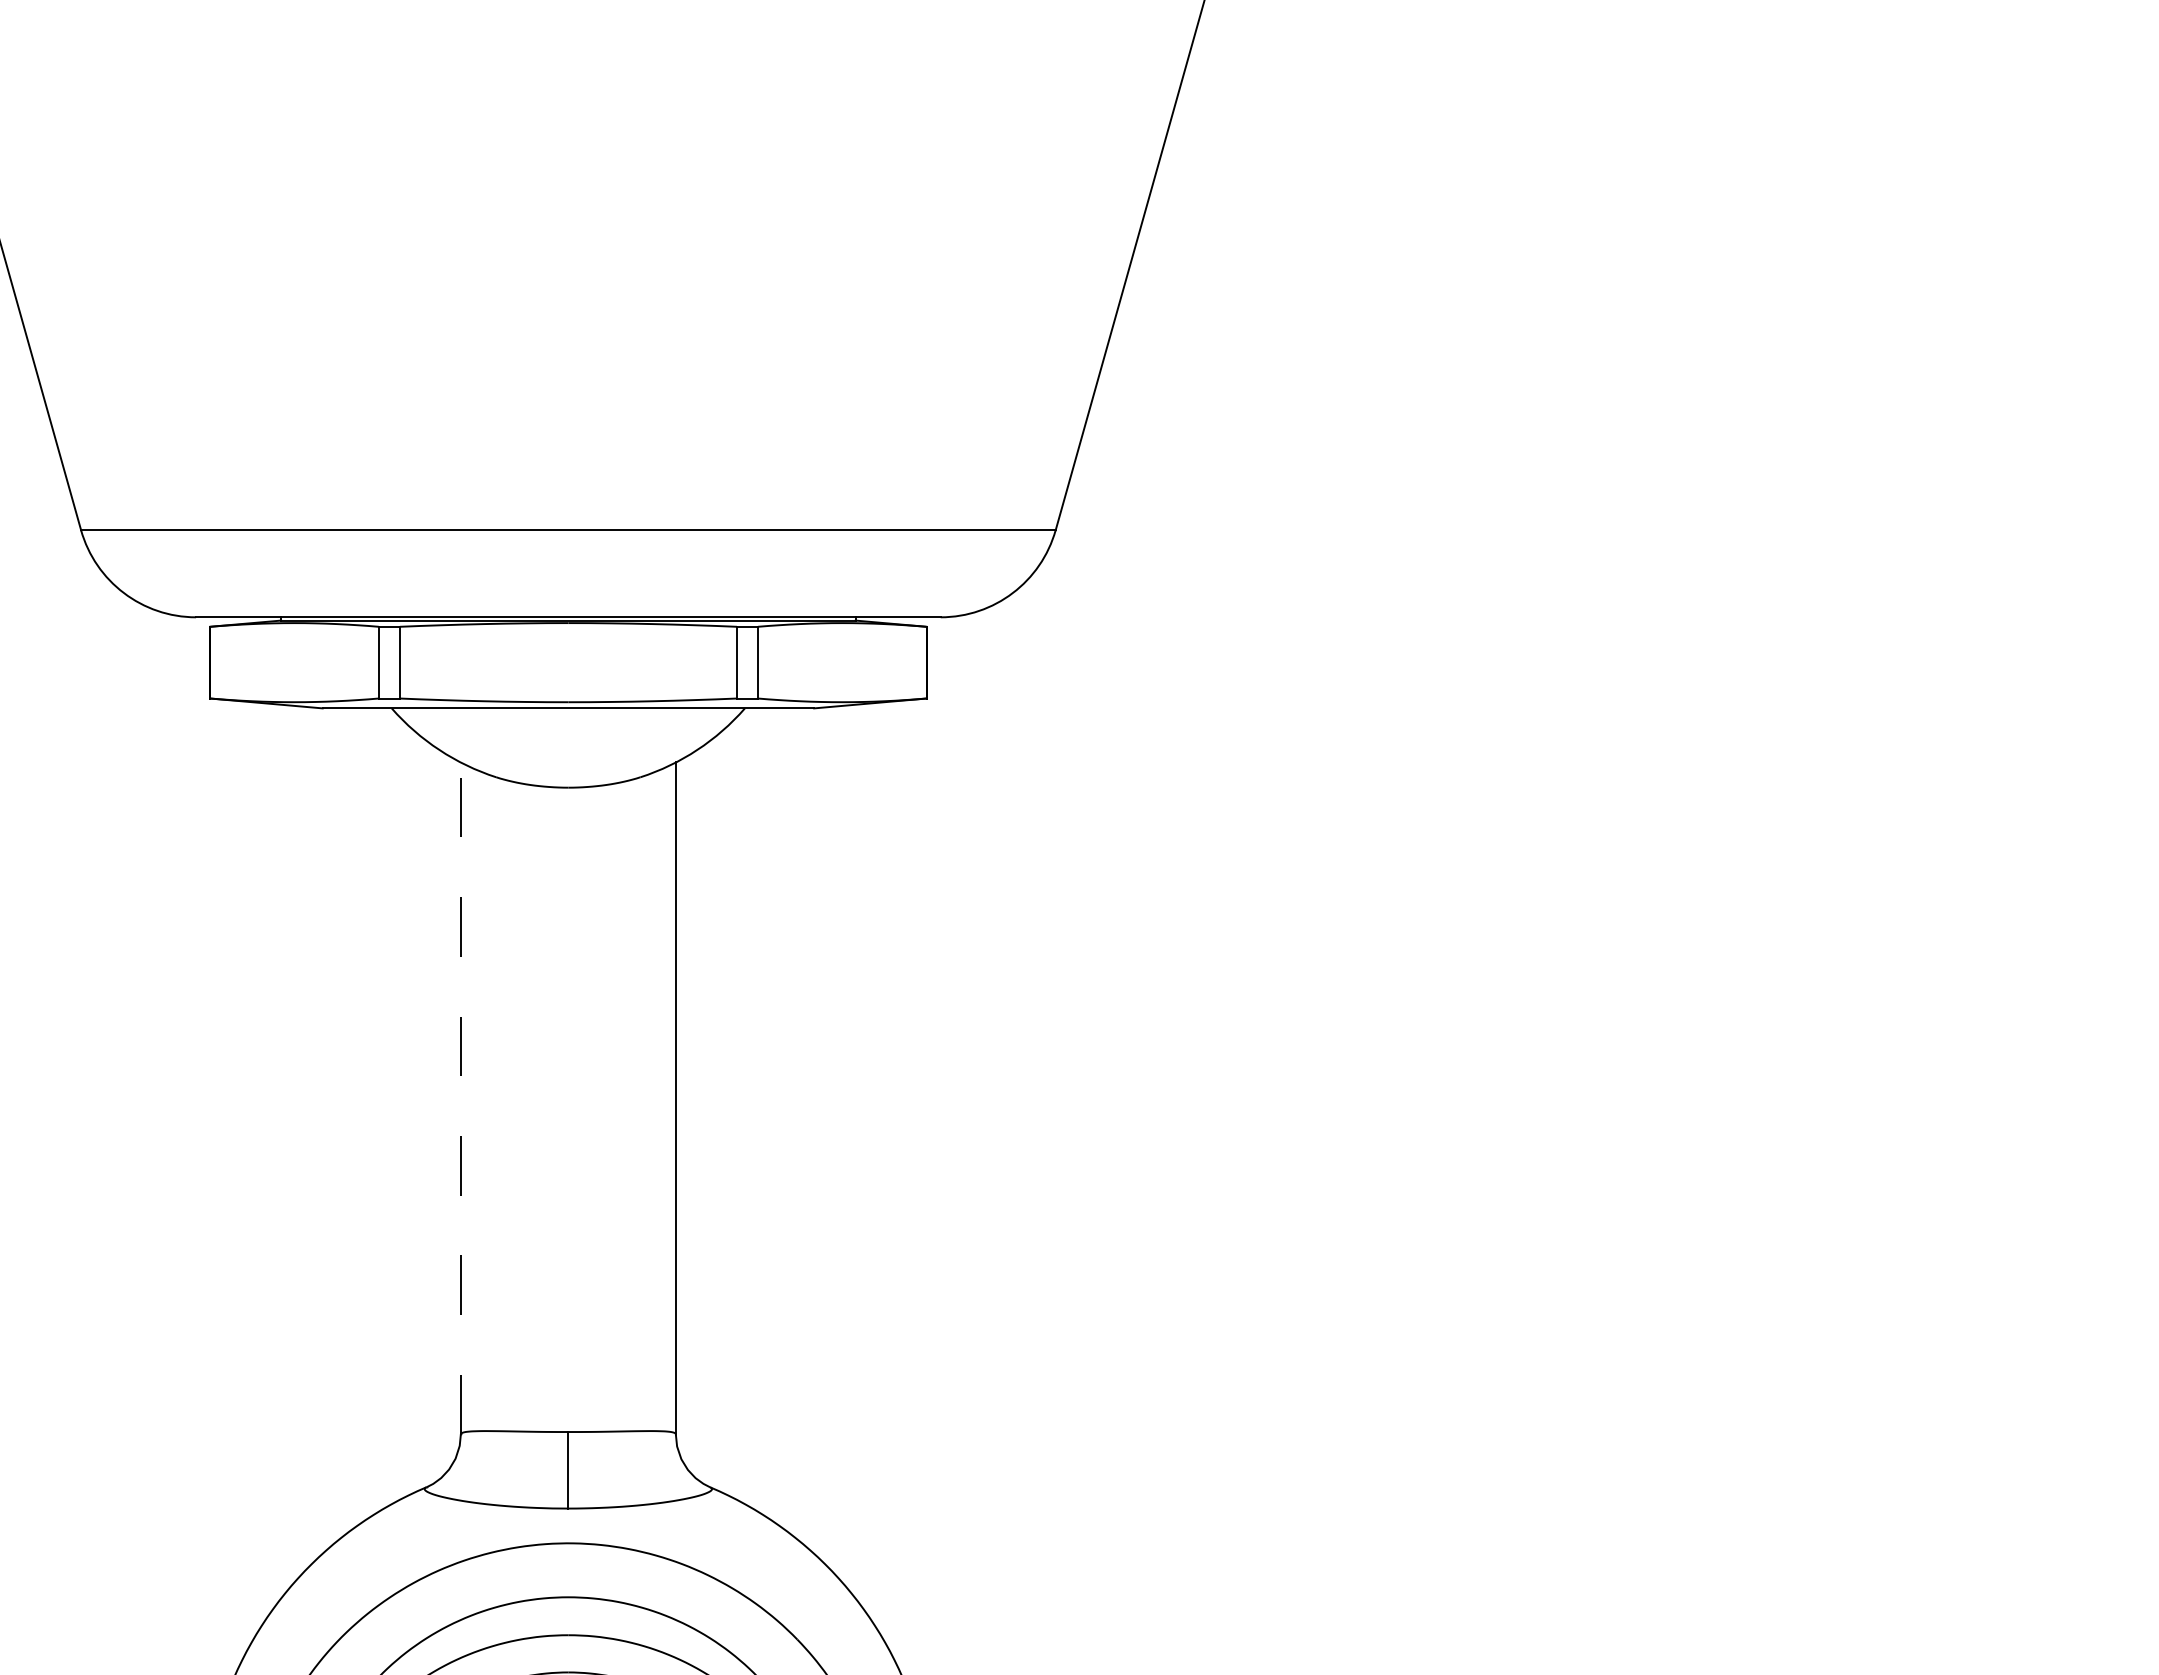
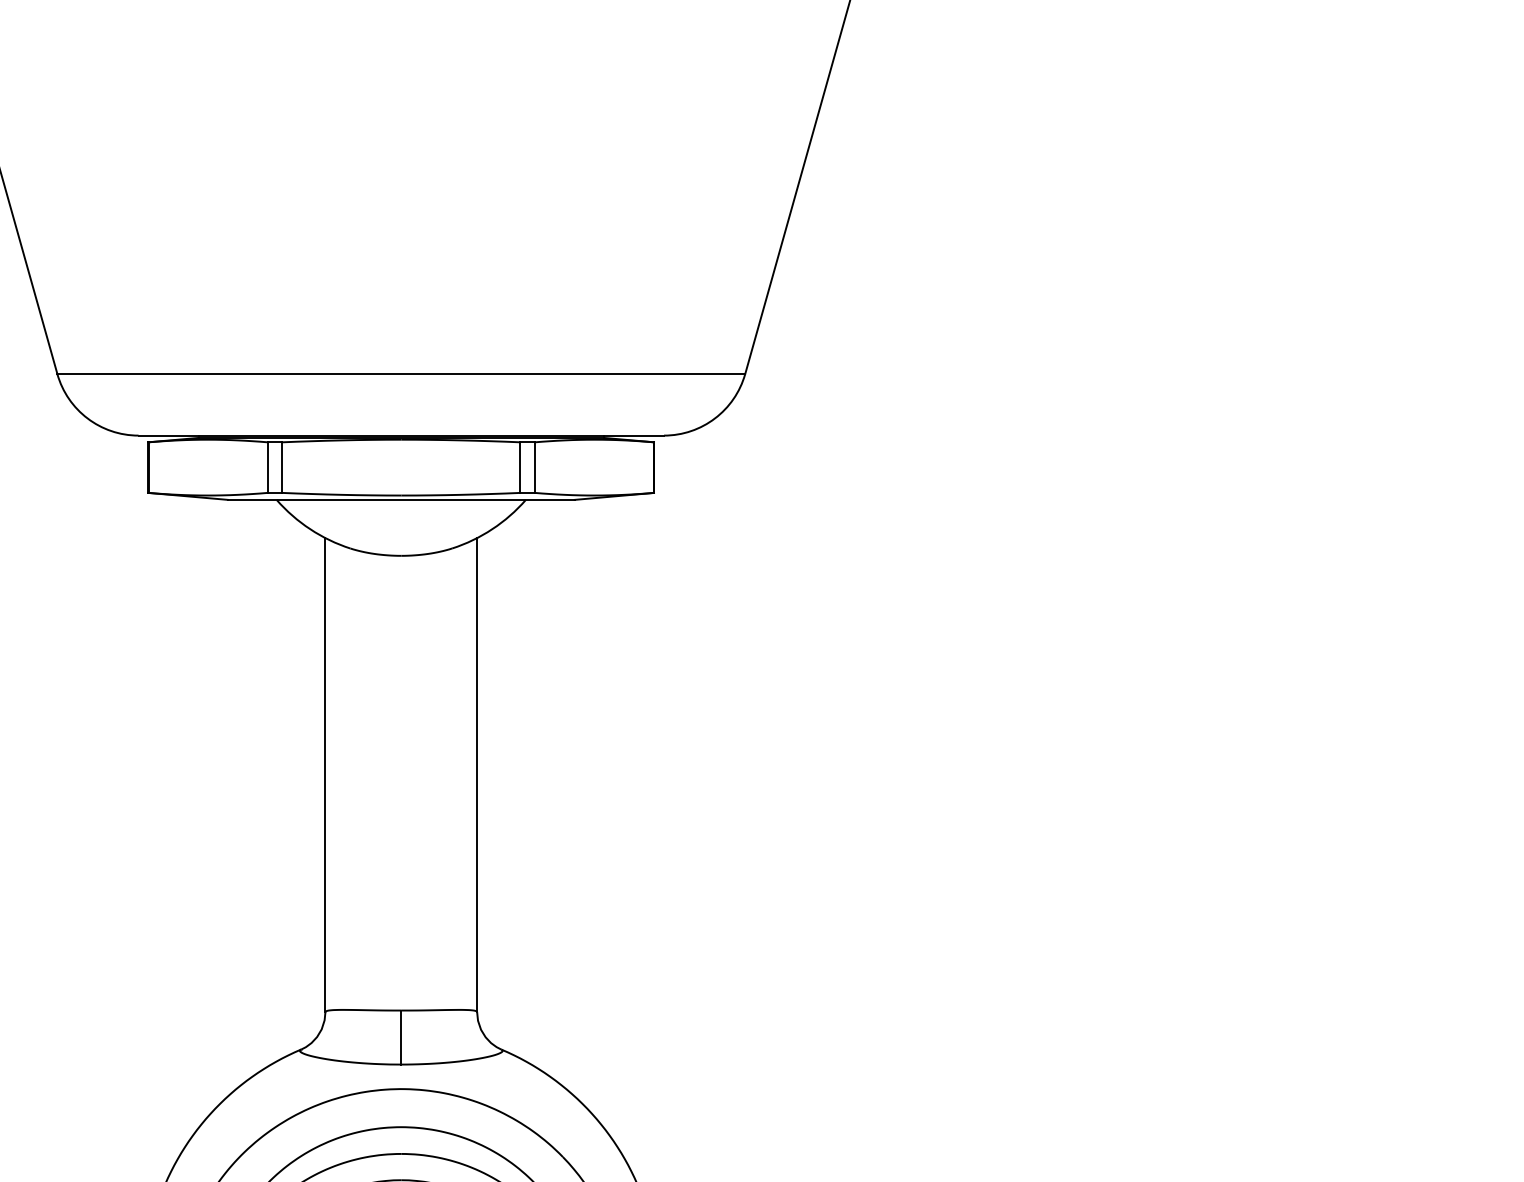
line: (460, 1097) -> (325, 774), dashed -> solid

